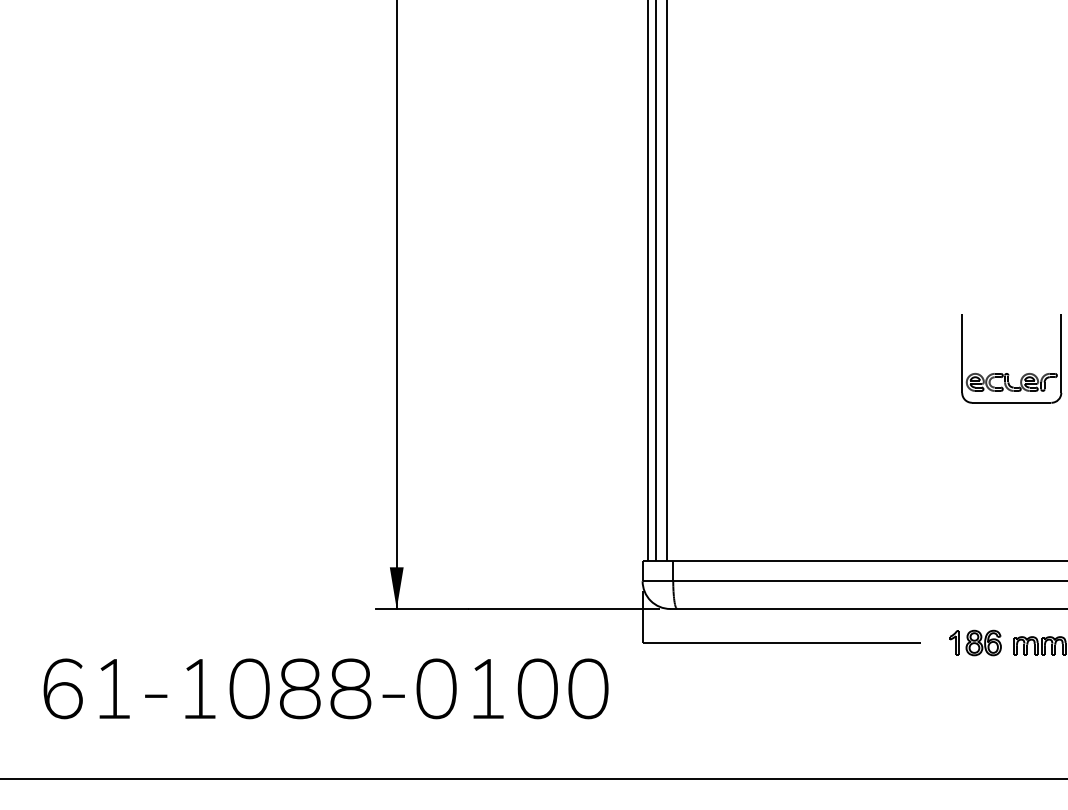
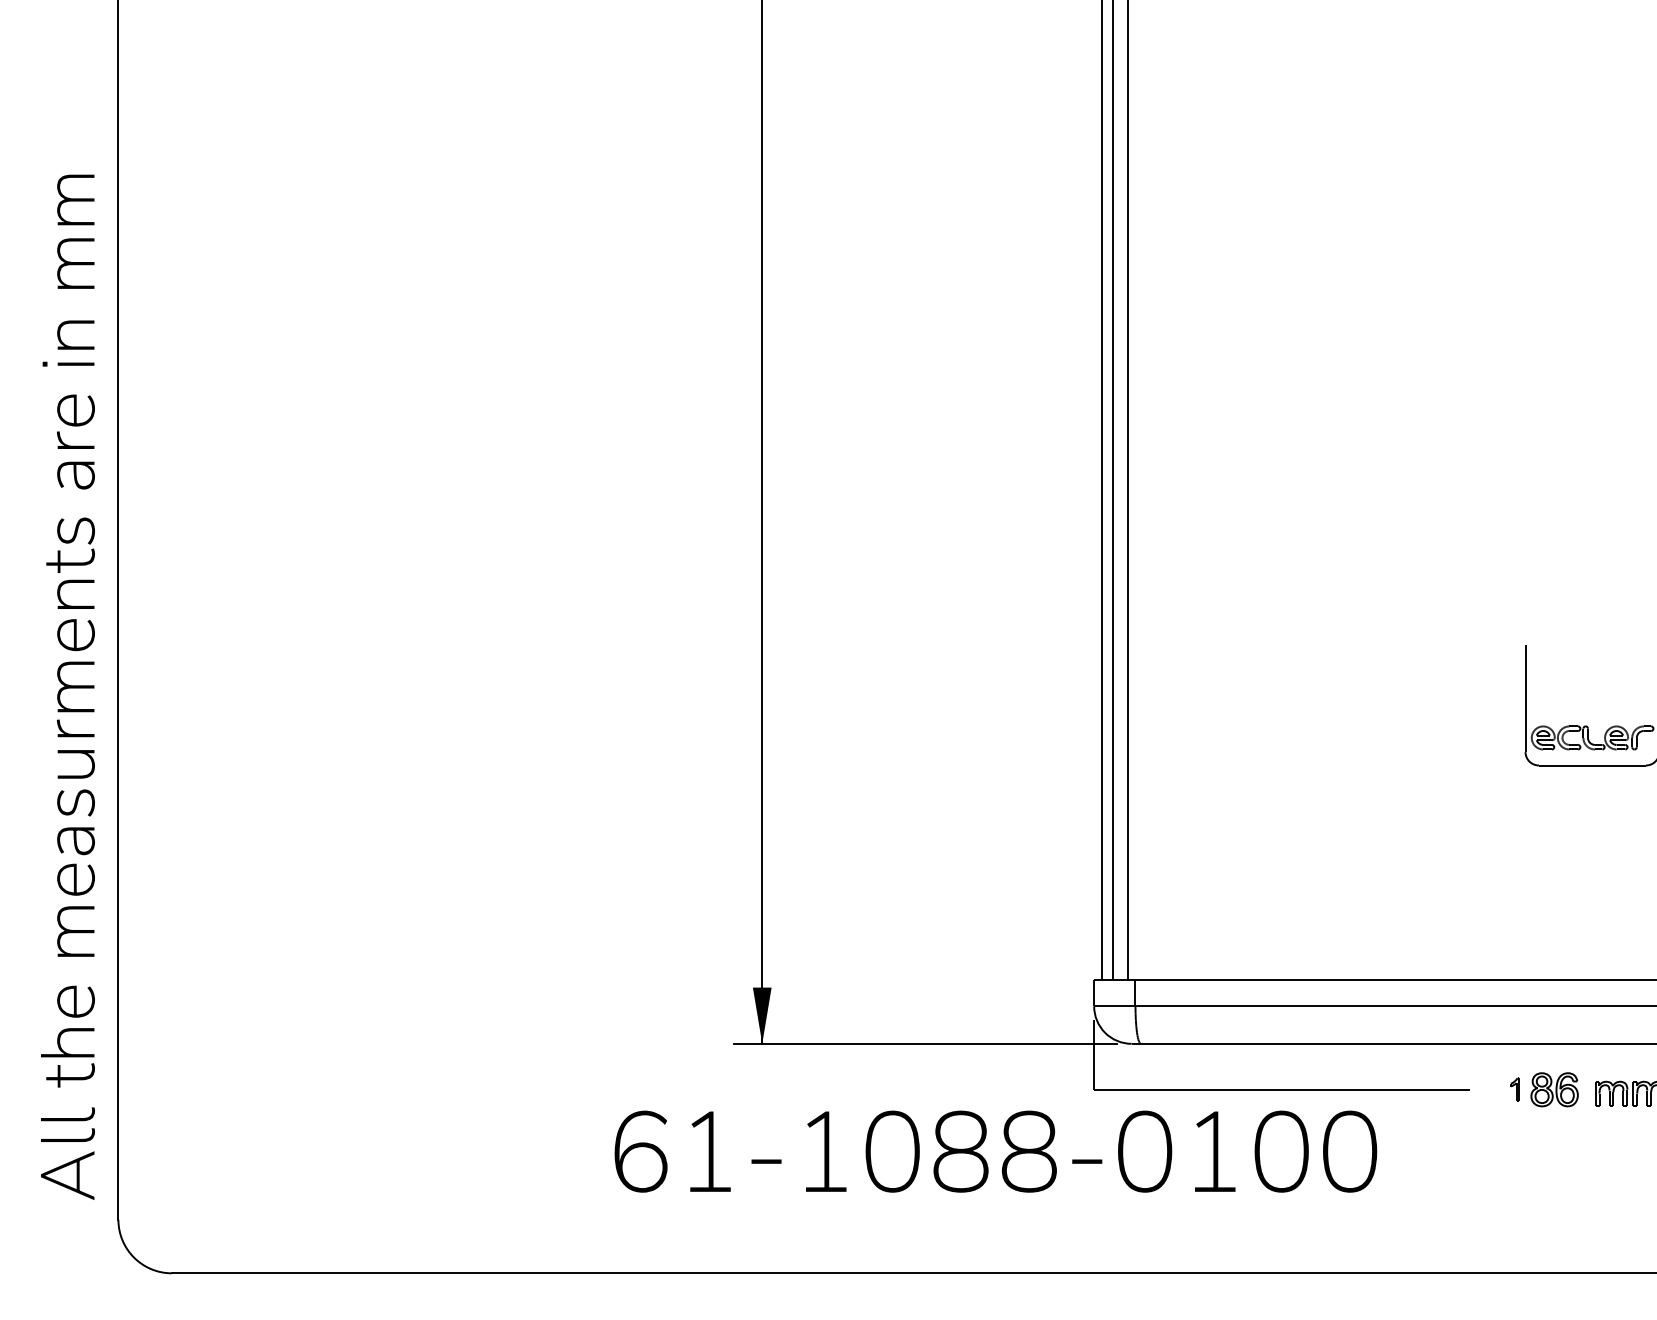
part: (954, 642) -> (1514, 1089), size x0.7
text: (325, 688) -> (995, 1151), moved

